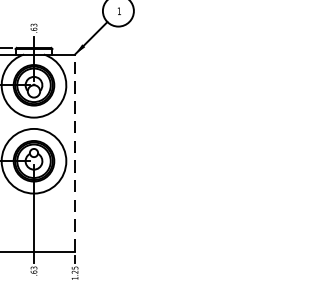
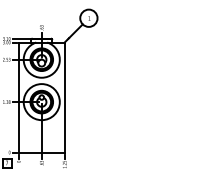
line: (74, 152) -> (64, 97), dashed -> solid

